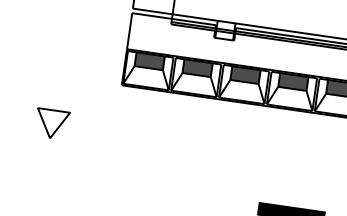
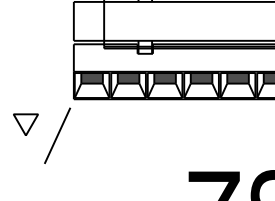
part: (51, 123) -> (25, 124), moved
line: (93, 129) -> (57, 135), added

